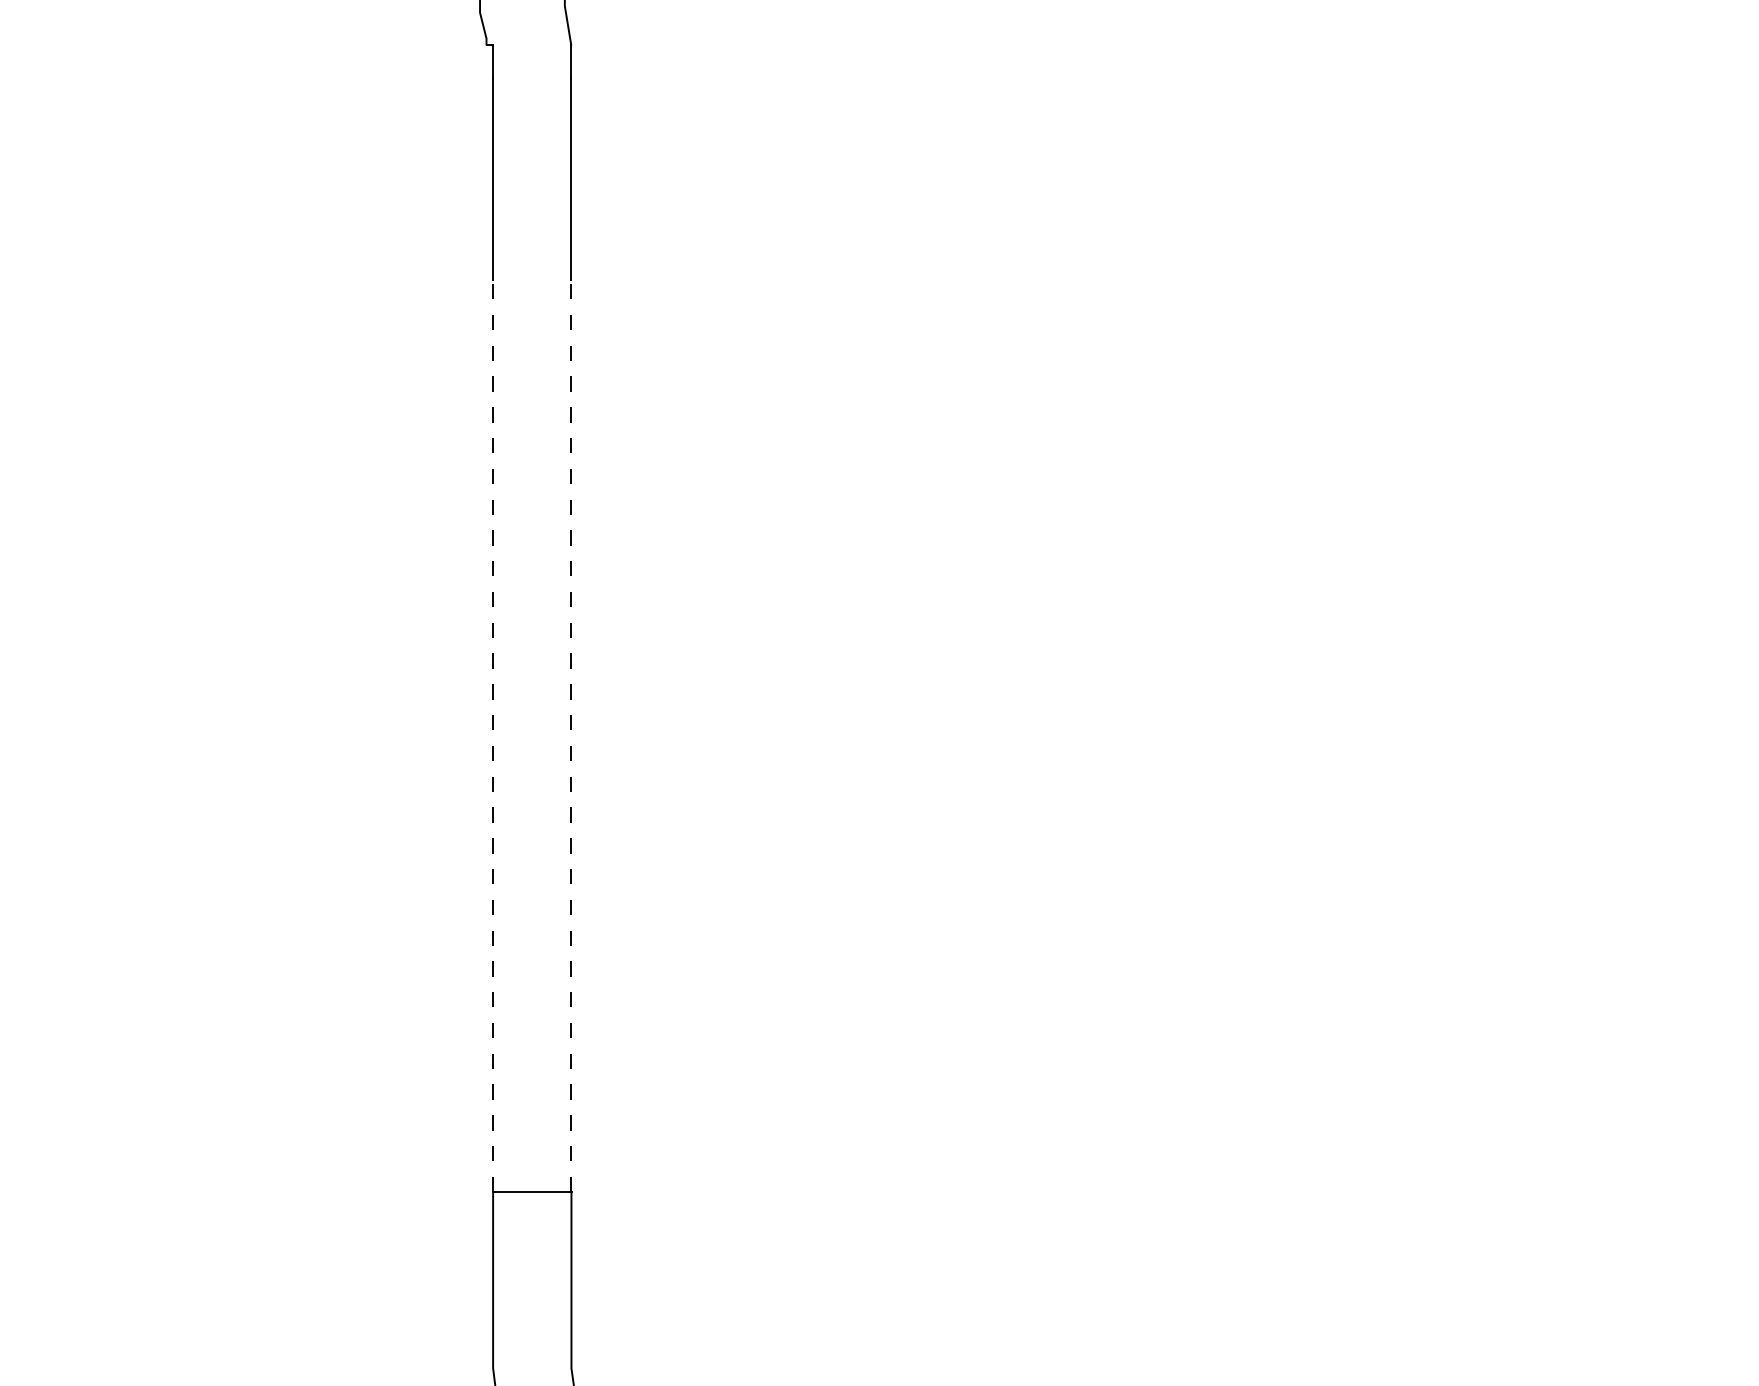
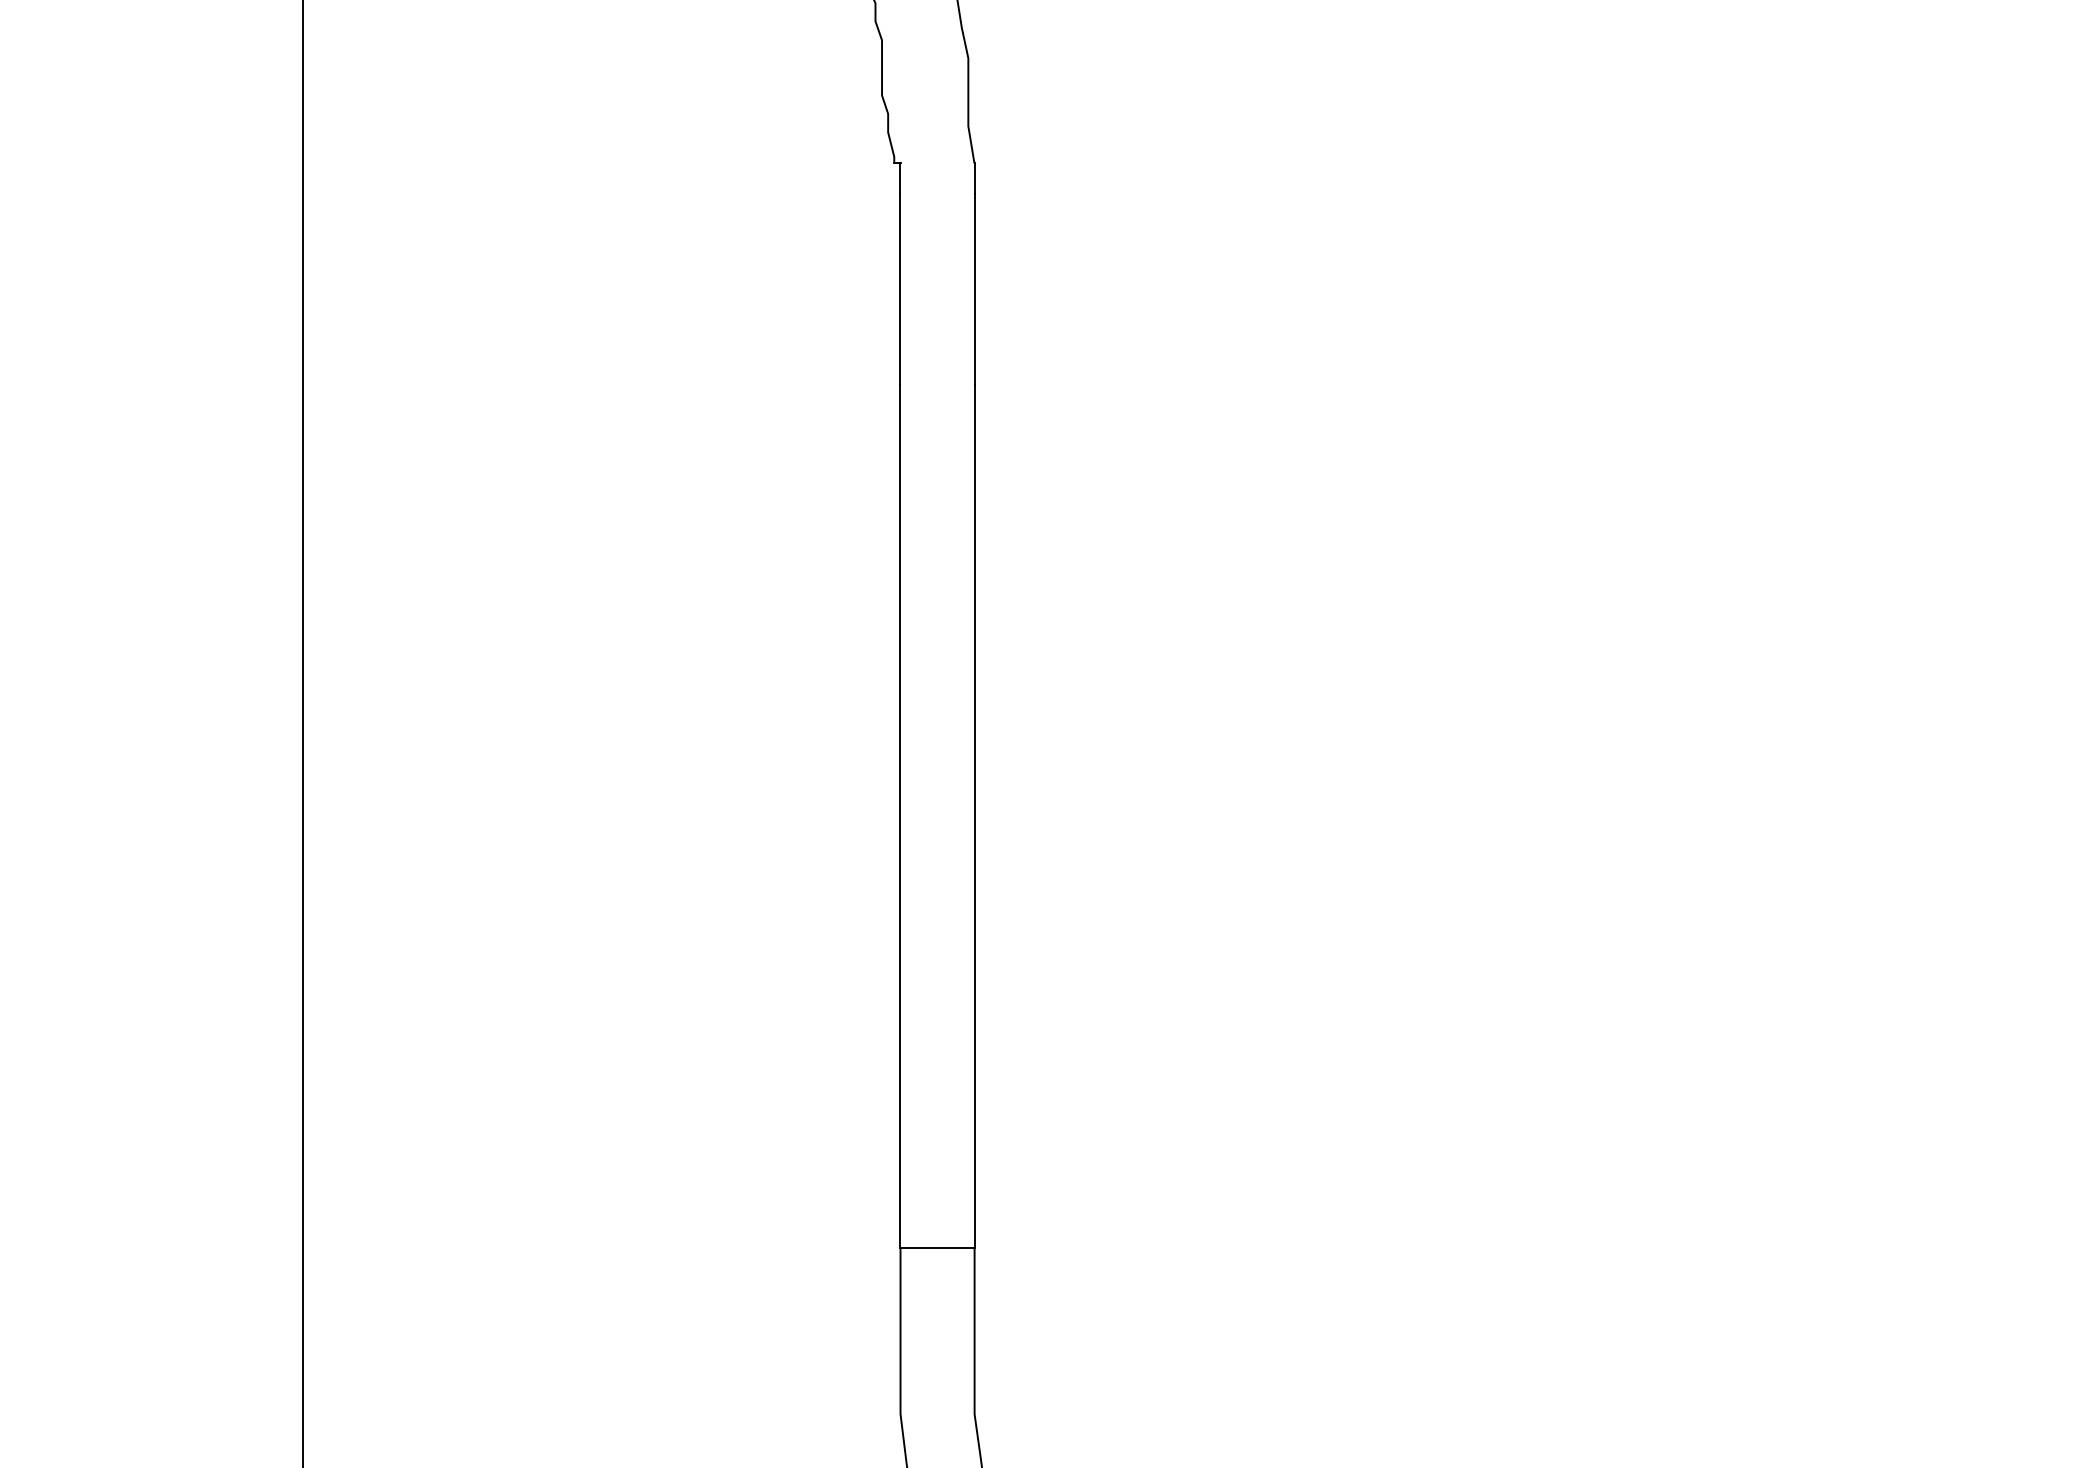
line: (493, 735) -> (900, 815), dashed -> solid
line: (571, 735) -> (974, 815), dashed -> solid

